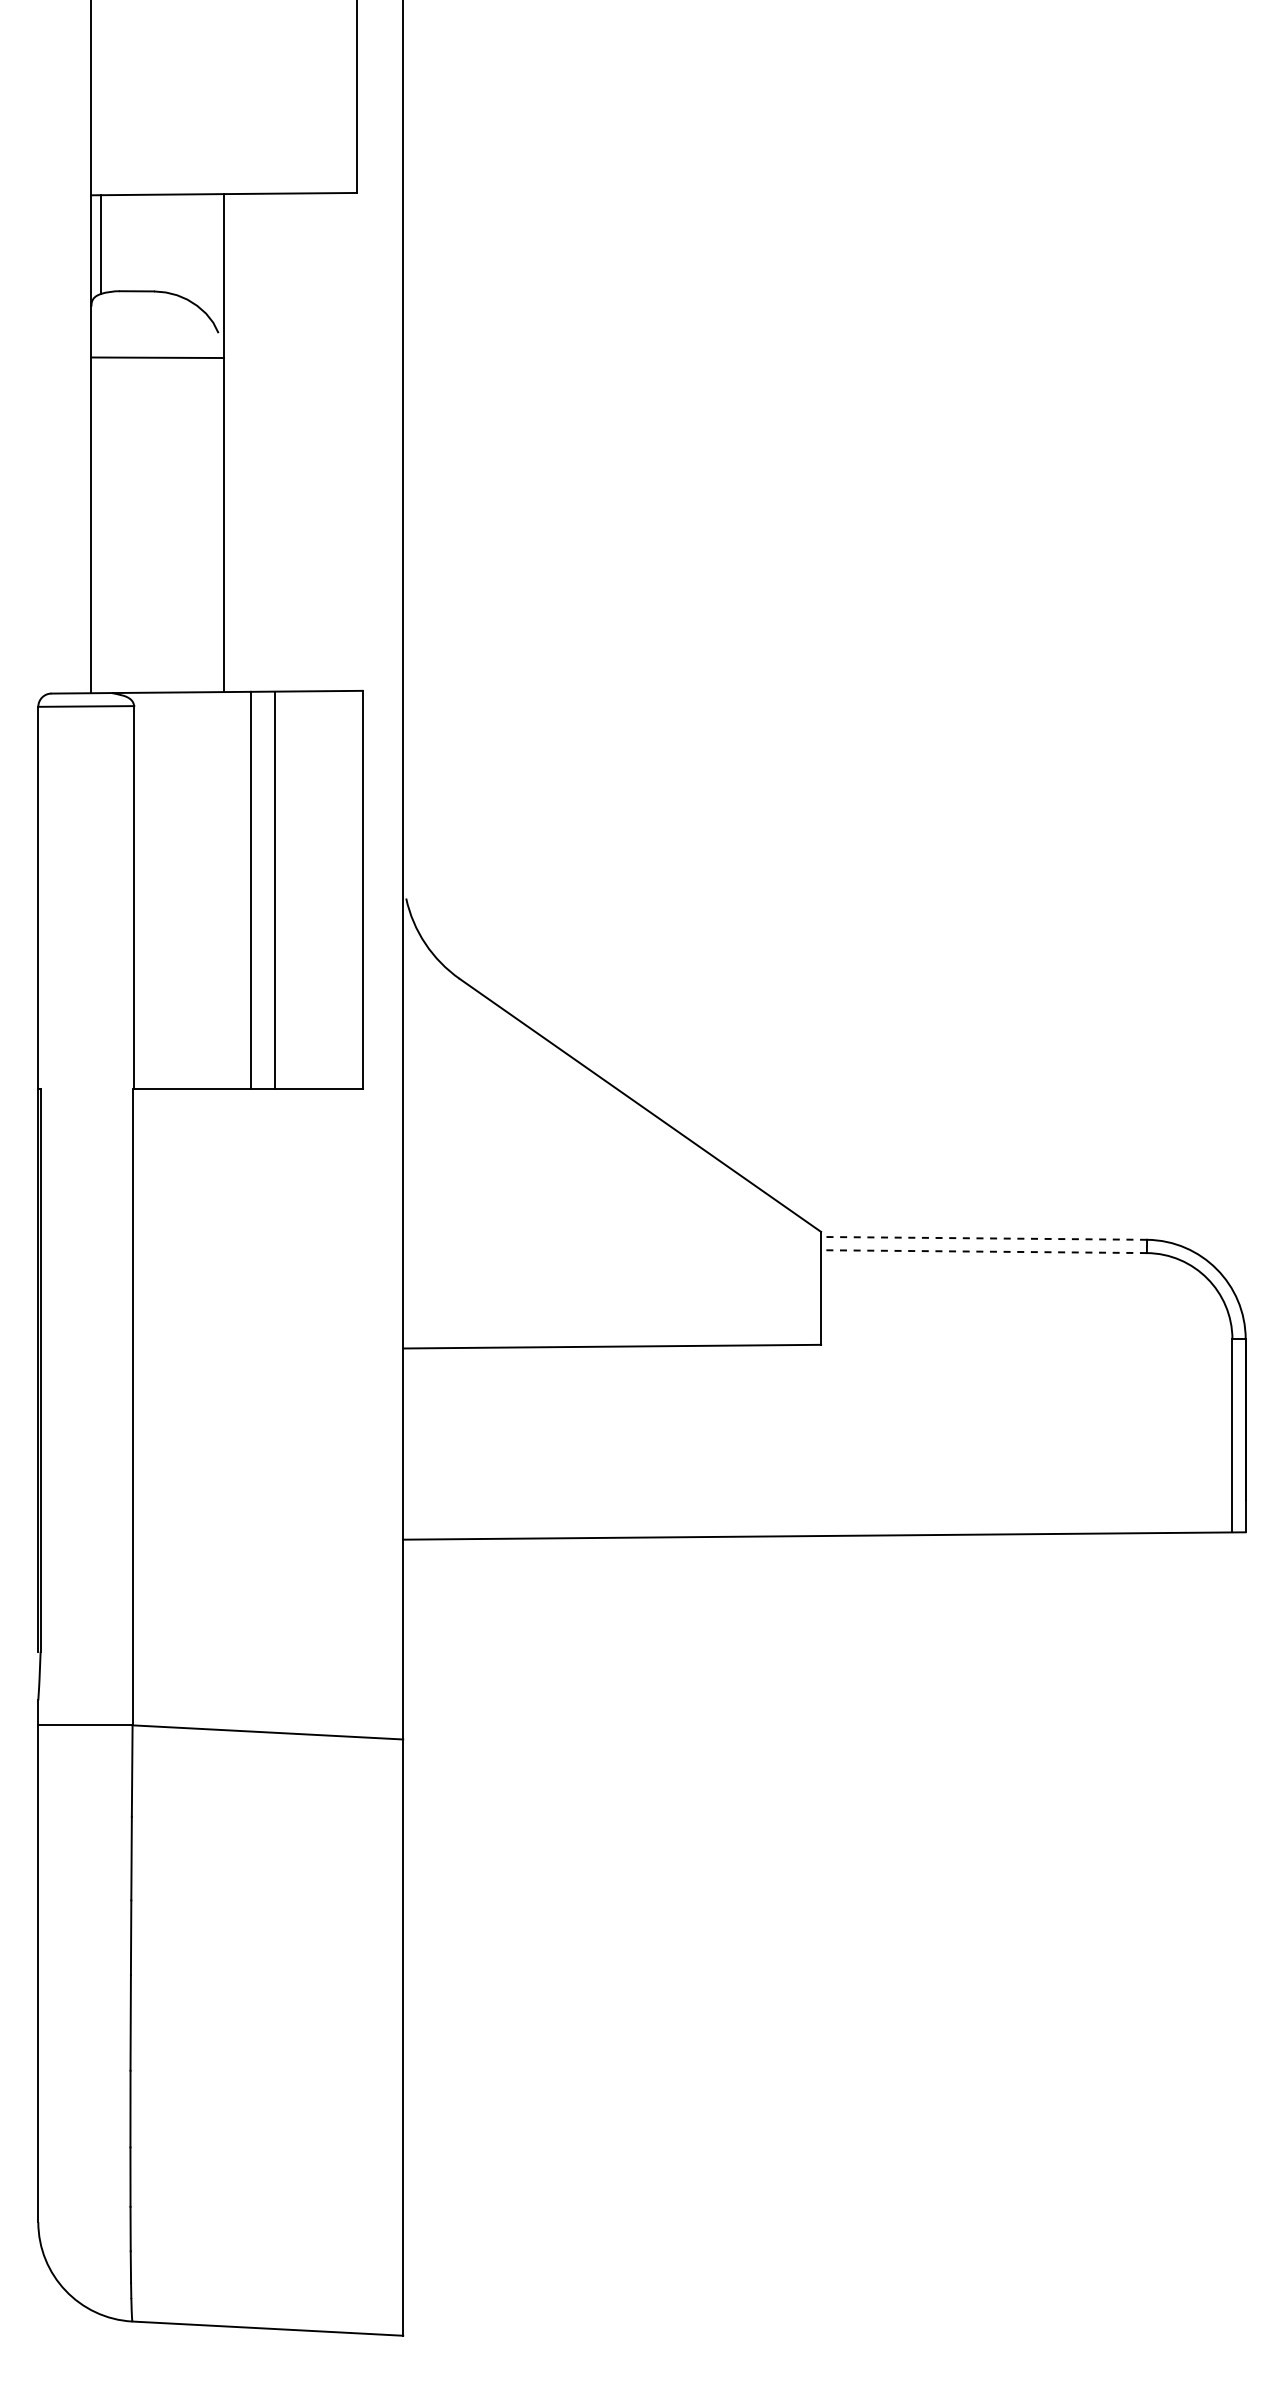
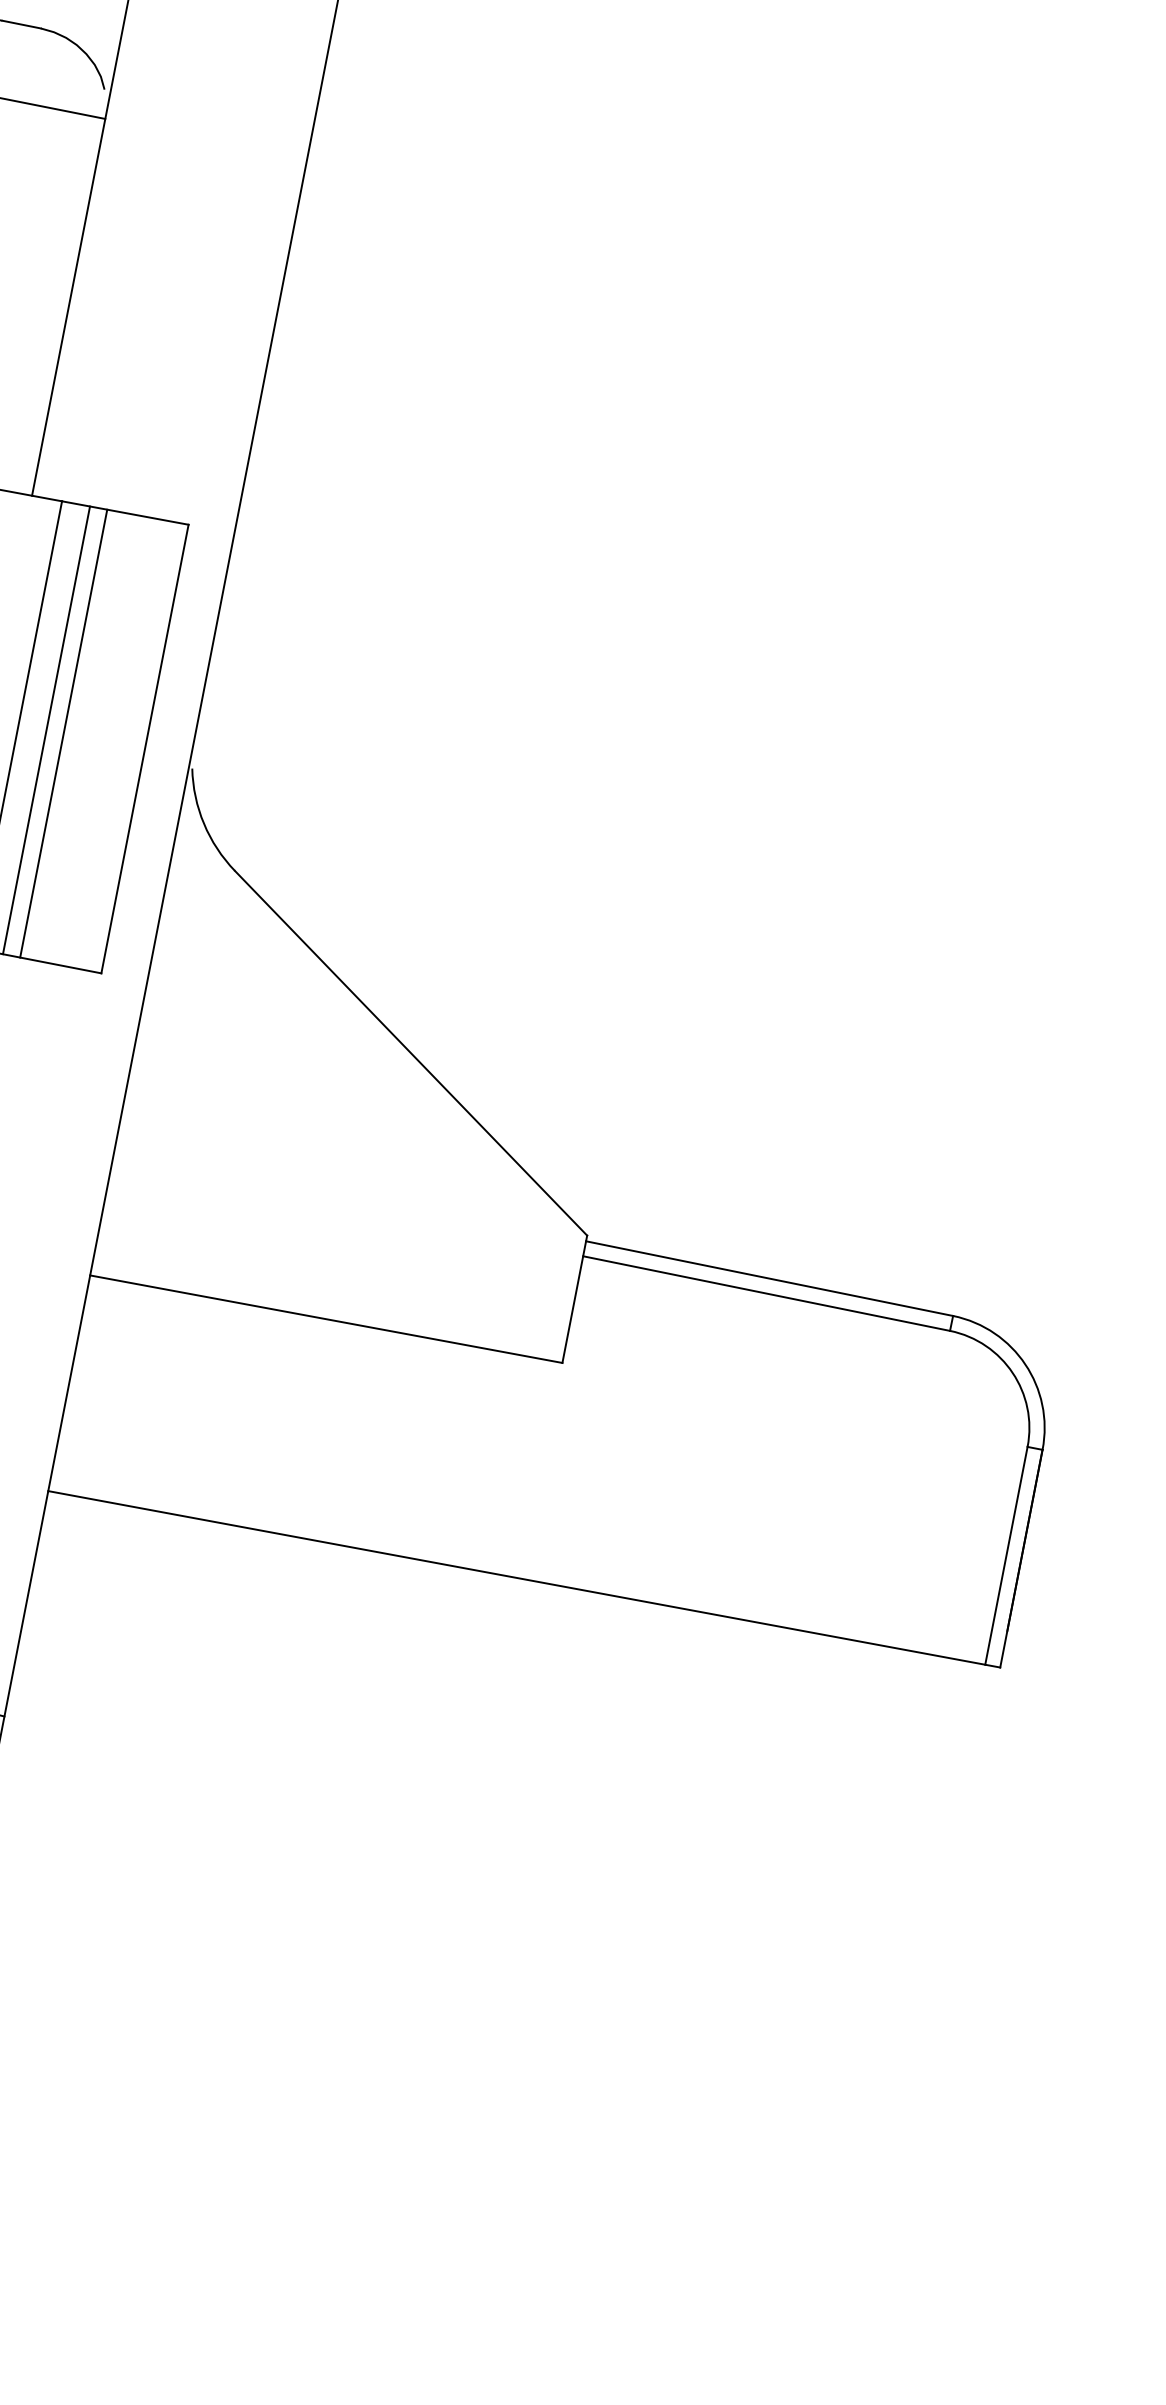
line: (290, 889) -> (63, 733), added
line: (984, 1238) -> (770, 1278), dashed -> solid
line: (984, 1251) -> (767, 1293), dashed -> solid

